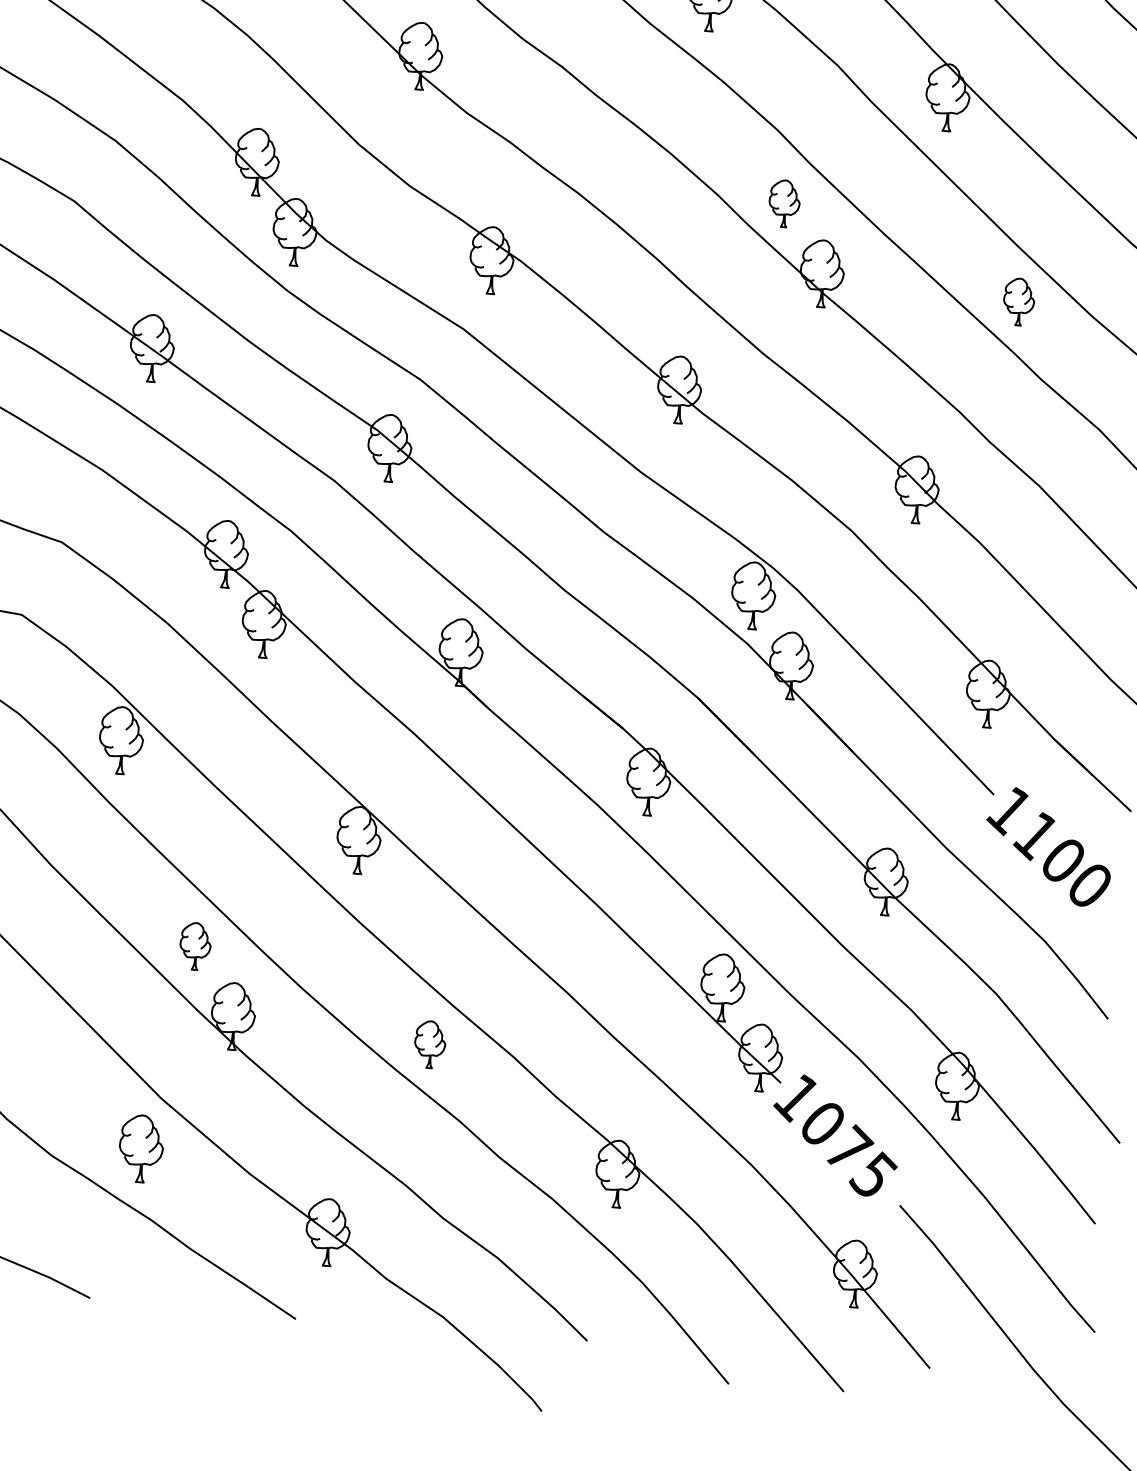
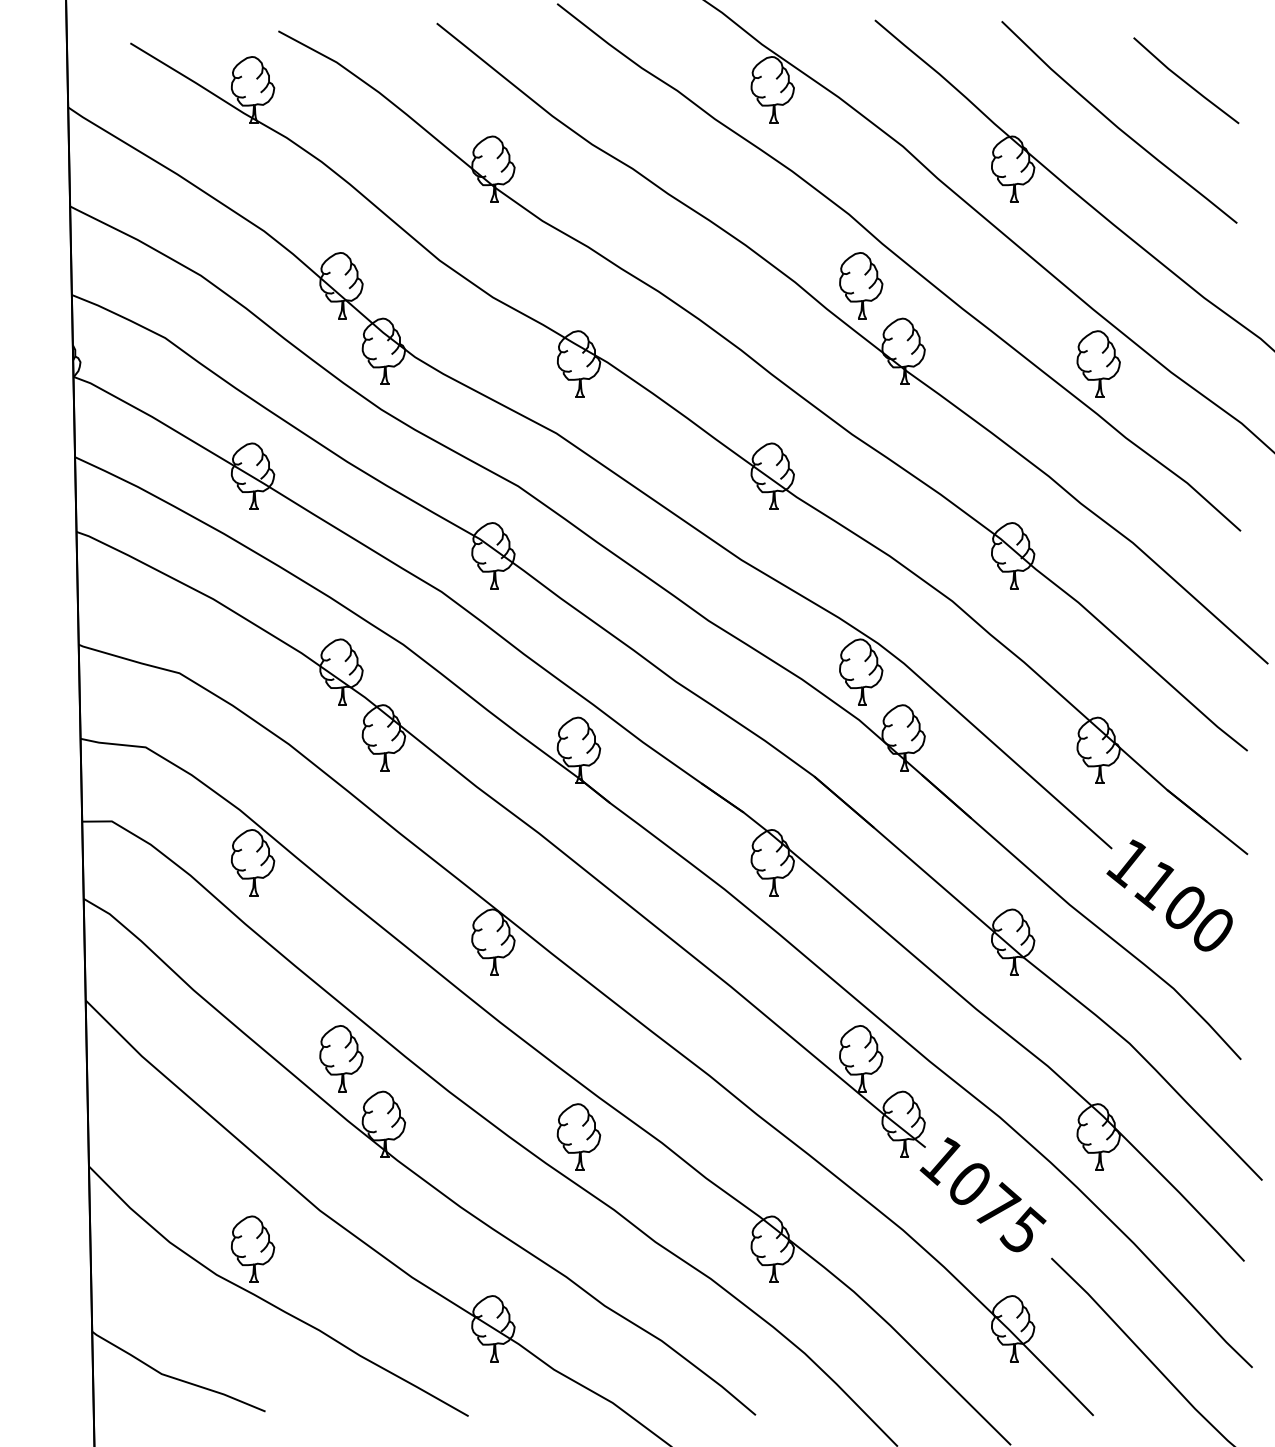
part: (784, 203) -> (861, 285), size x1.43
part: (1018, 301) -> (1098, 363), size x1.43
part: (195, 946) -> (341, 1058), size x1.43
part: (429, 1044) -> (578, 1136), size x1.43
part: (141, 1148) -> (253, 1248), moved

